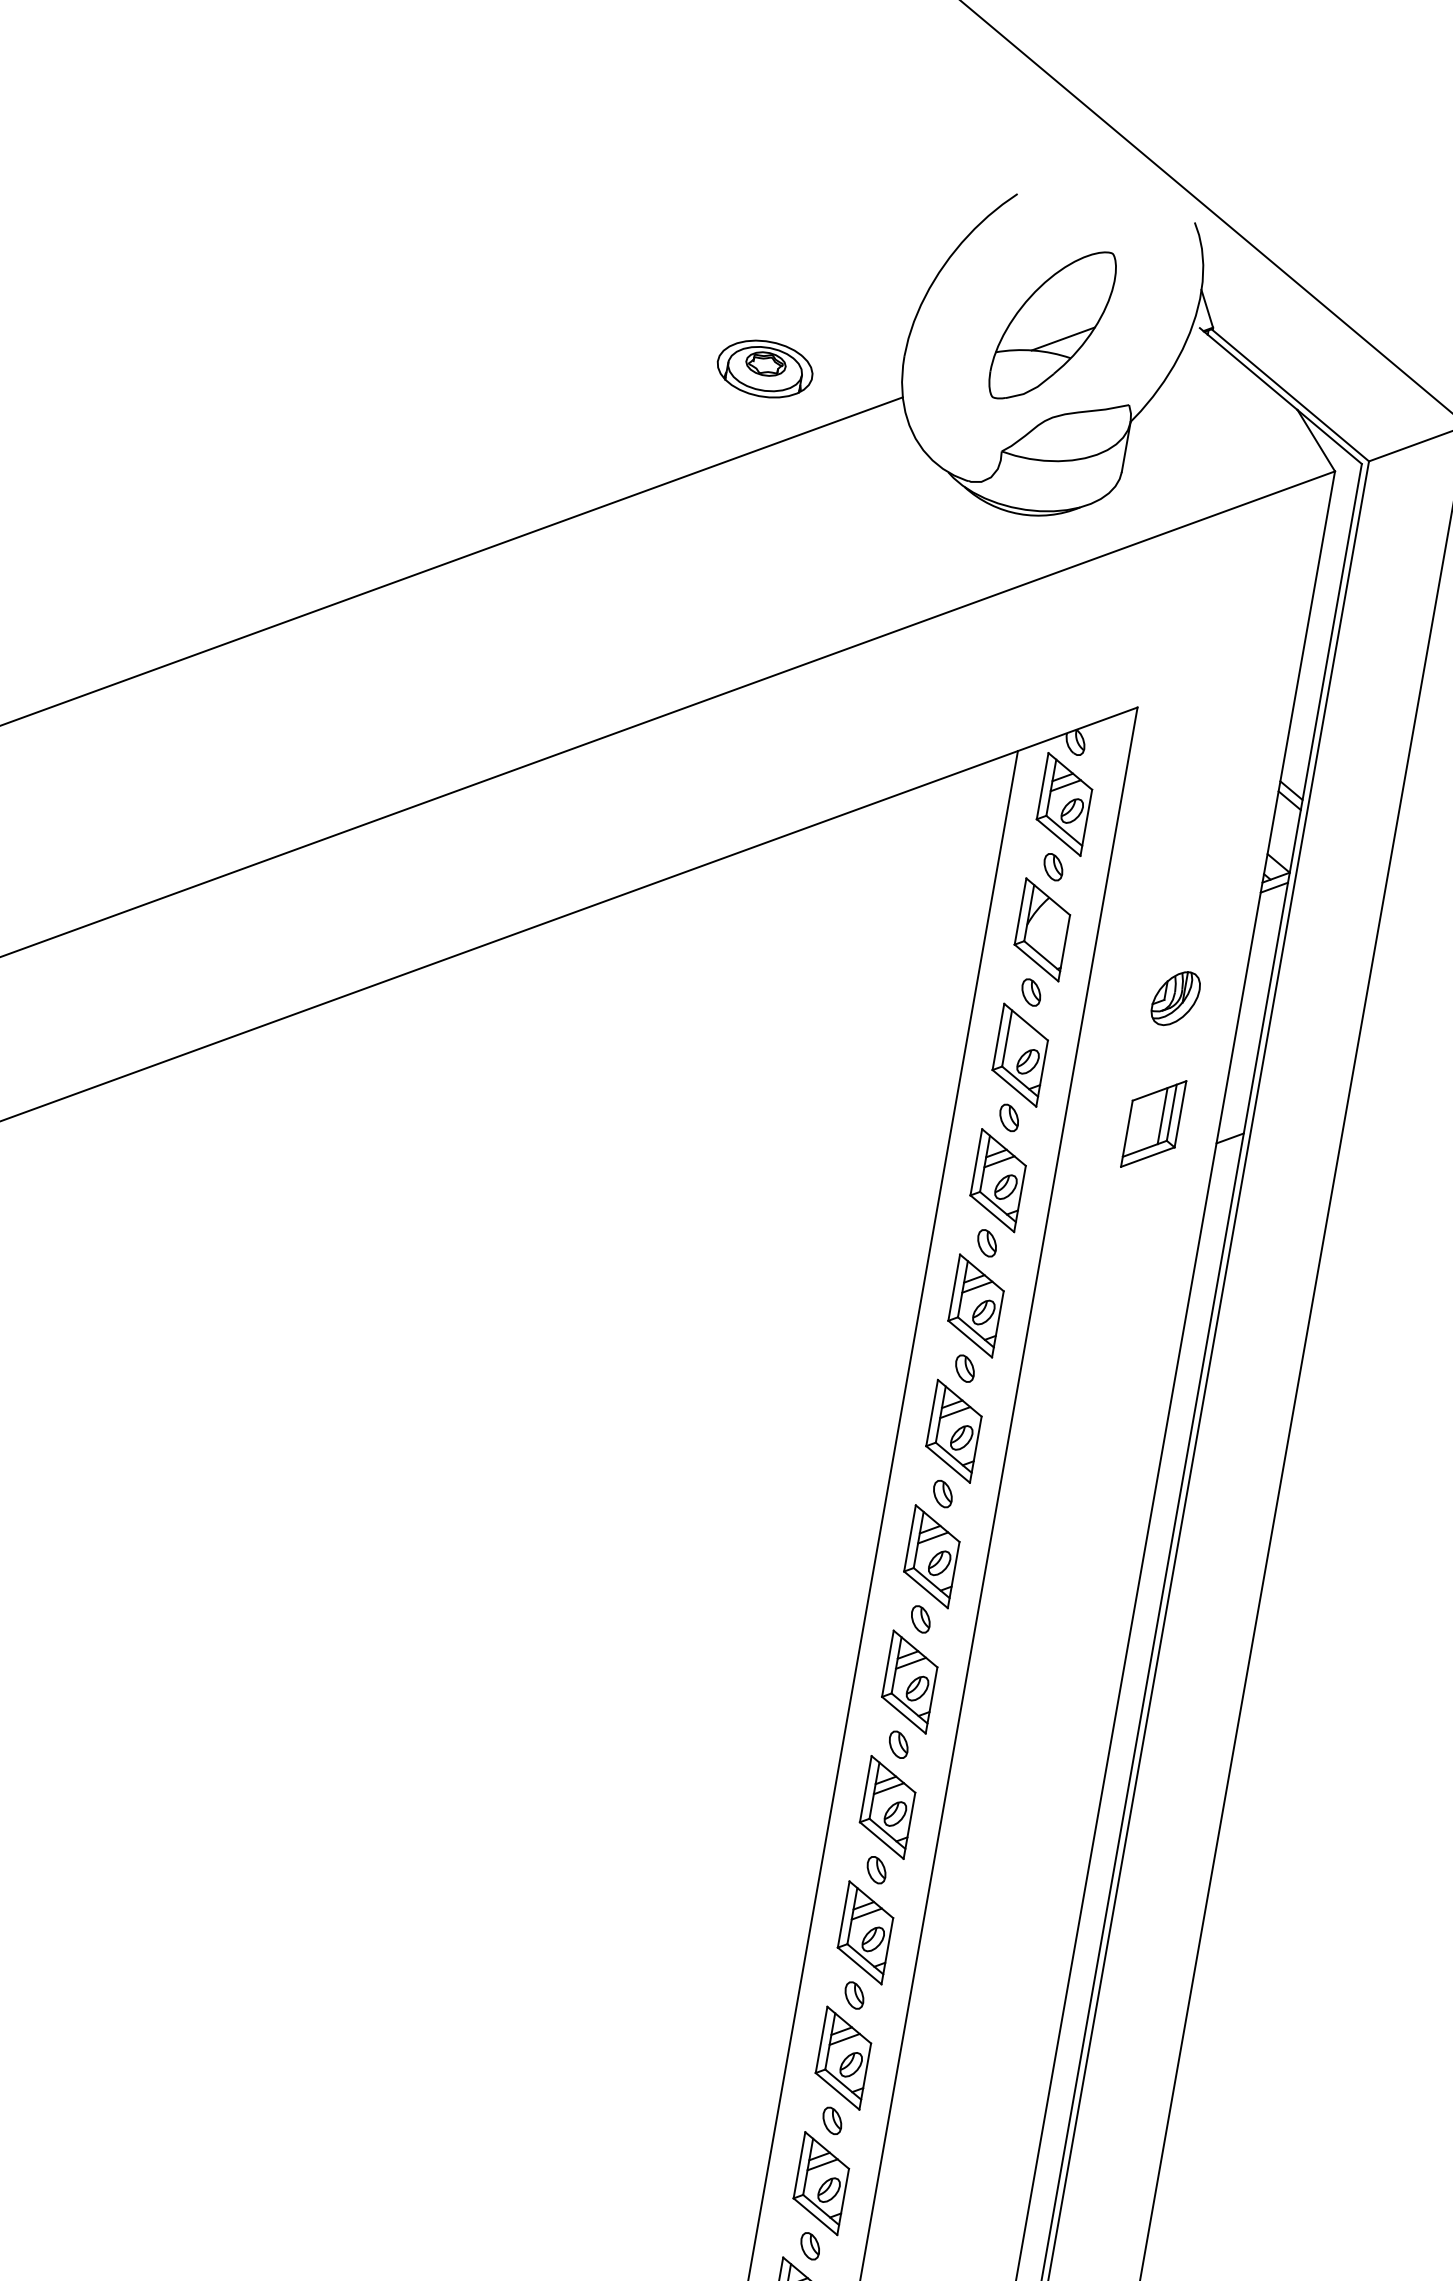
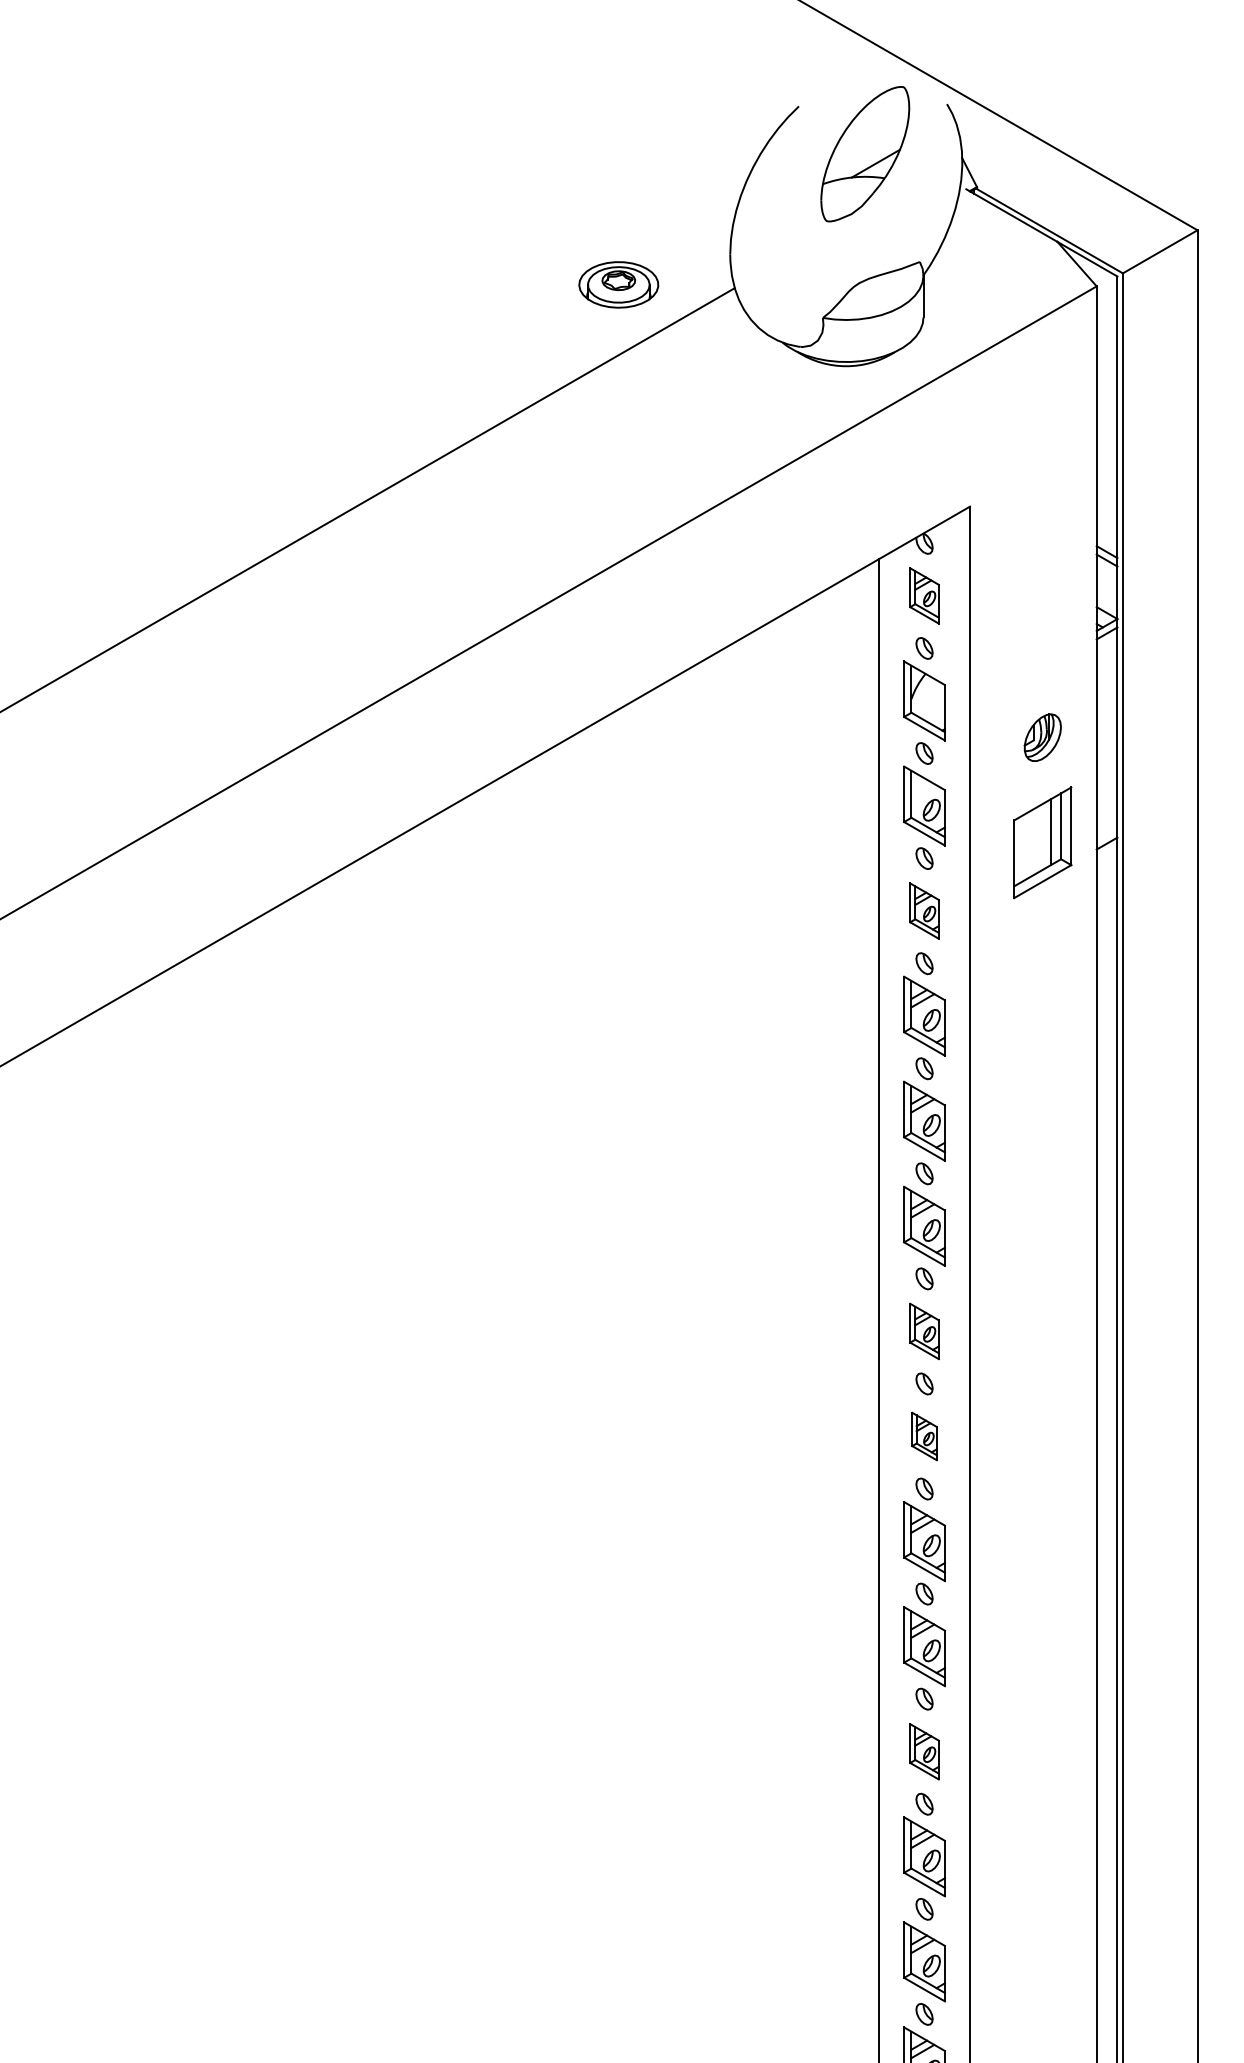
part: (1052, 325) -> (865, 154), moved
part: (1064, 803) -> (924, 595), size x0.7
part: (1153, 1123) -> (1042, 842), size x1.4
part: (998, 1179) -> (924, 910), size x0.7
part: (909, 1682) -> (924, 1331), size x0.7
part: (887, 1807) -> (924, 1436), size x0.6
part: (821, 2183) -> (924, 1751), size x0.7

